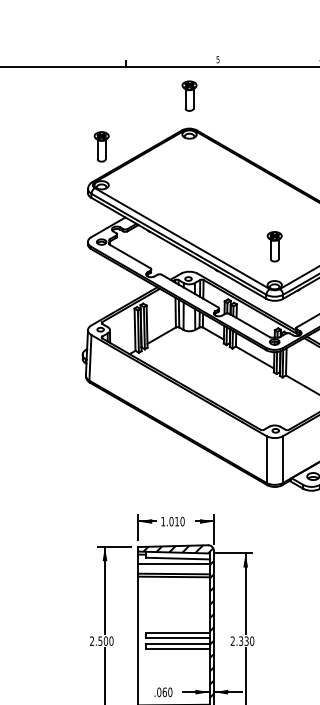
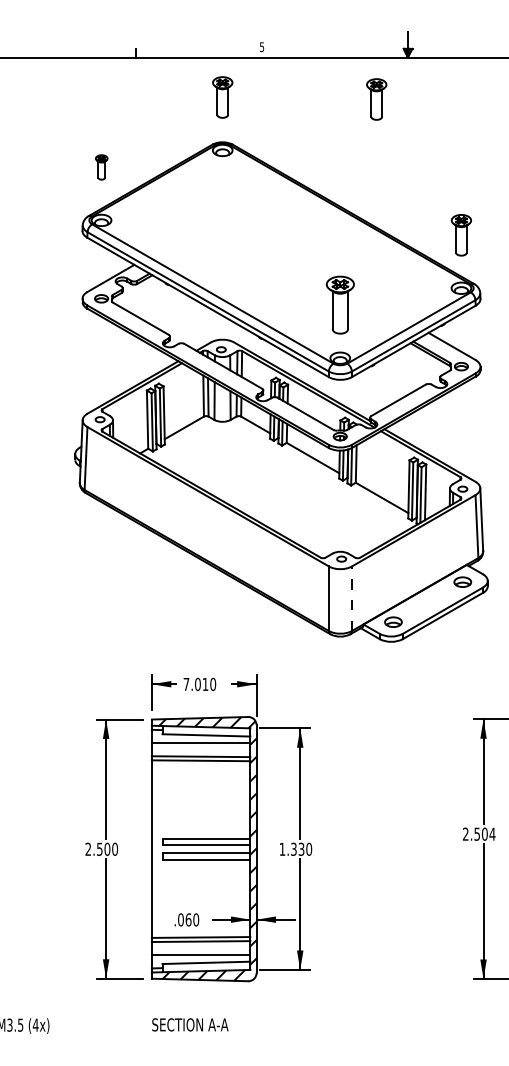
part: (300, 97) -> (376, 99), added
part: (101, 146) -> (101, 167), size x0.6
part: (274, 246) -> (339, 305), size x1.4
line: (282, 459) -> (351, 598), solid -> dashed
text: (163, 521) -> (186, 684), 1.010 -> 7.010
text: (232, 640) -> (281, 848), 2.330 -> 1.330

